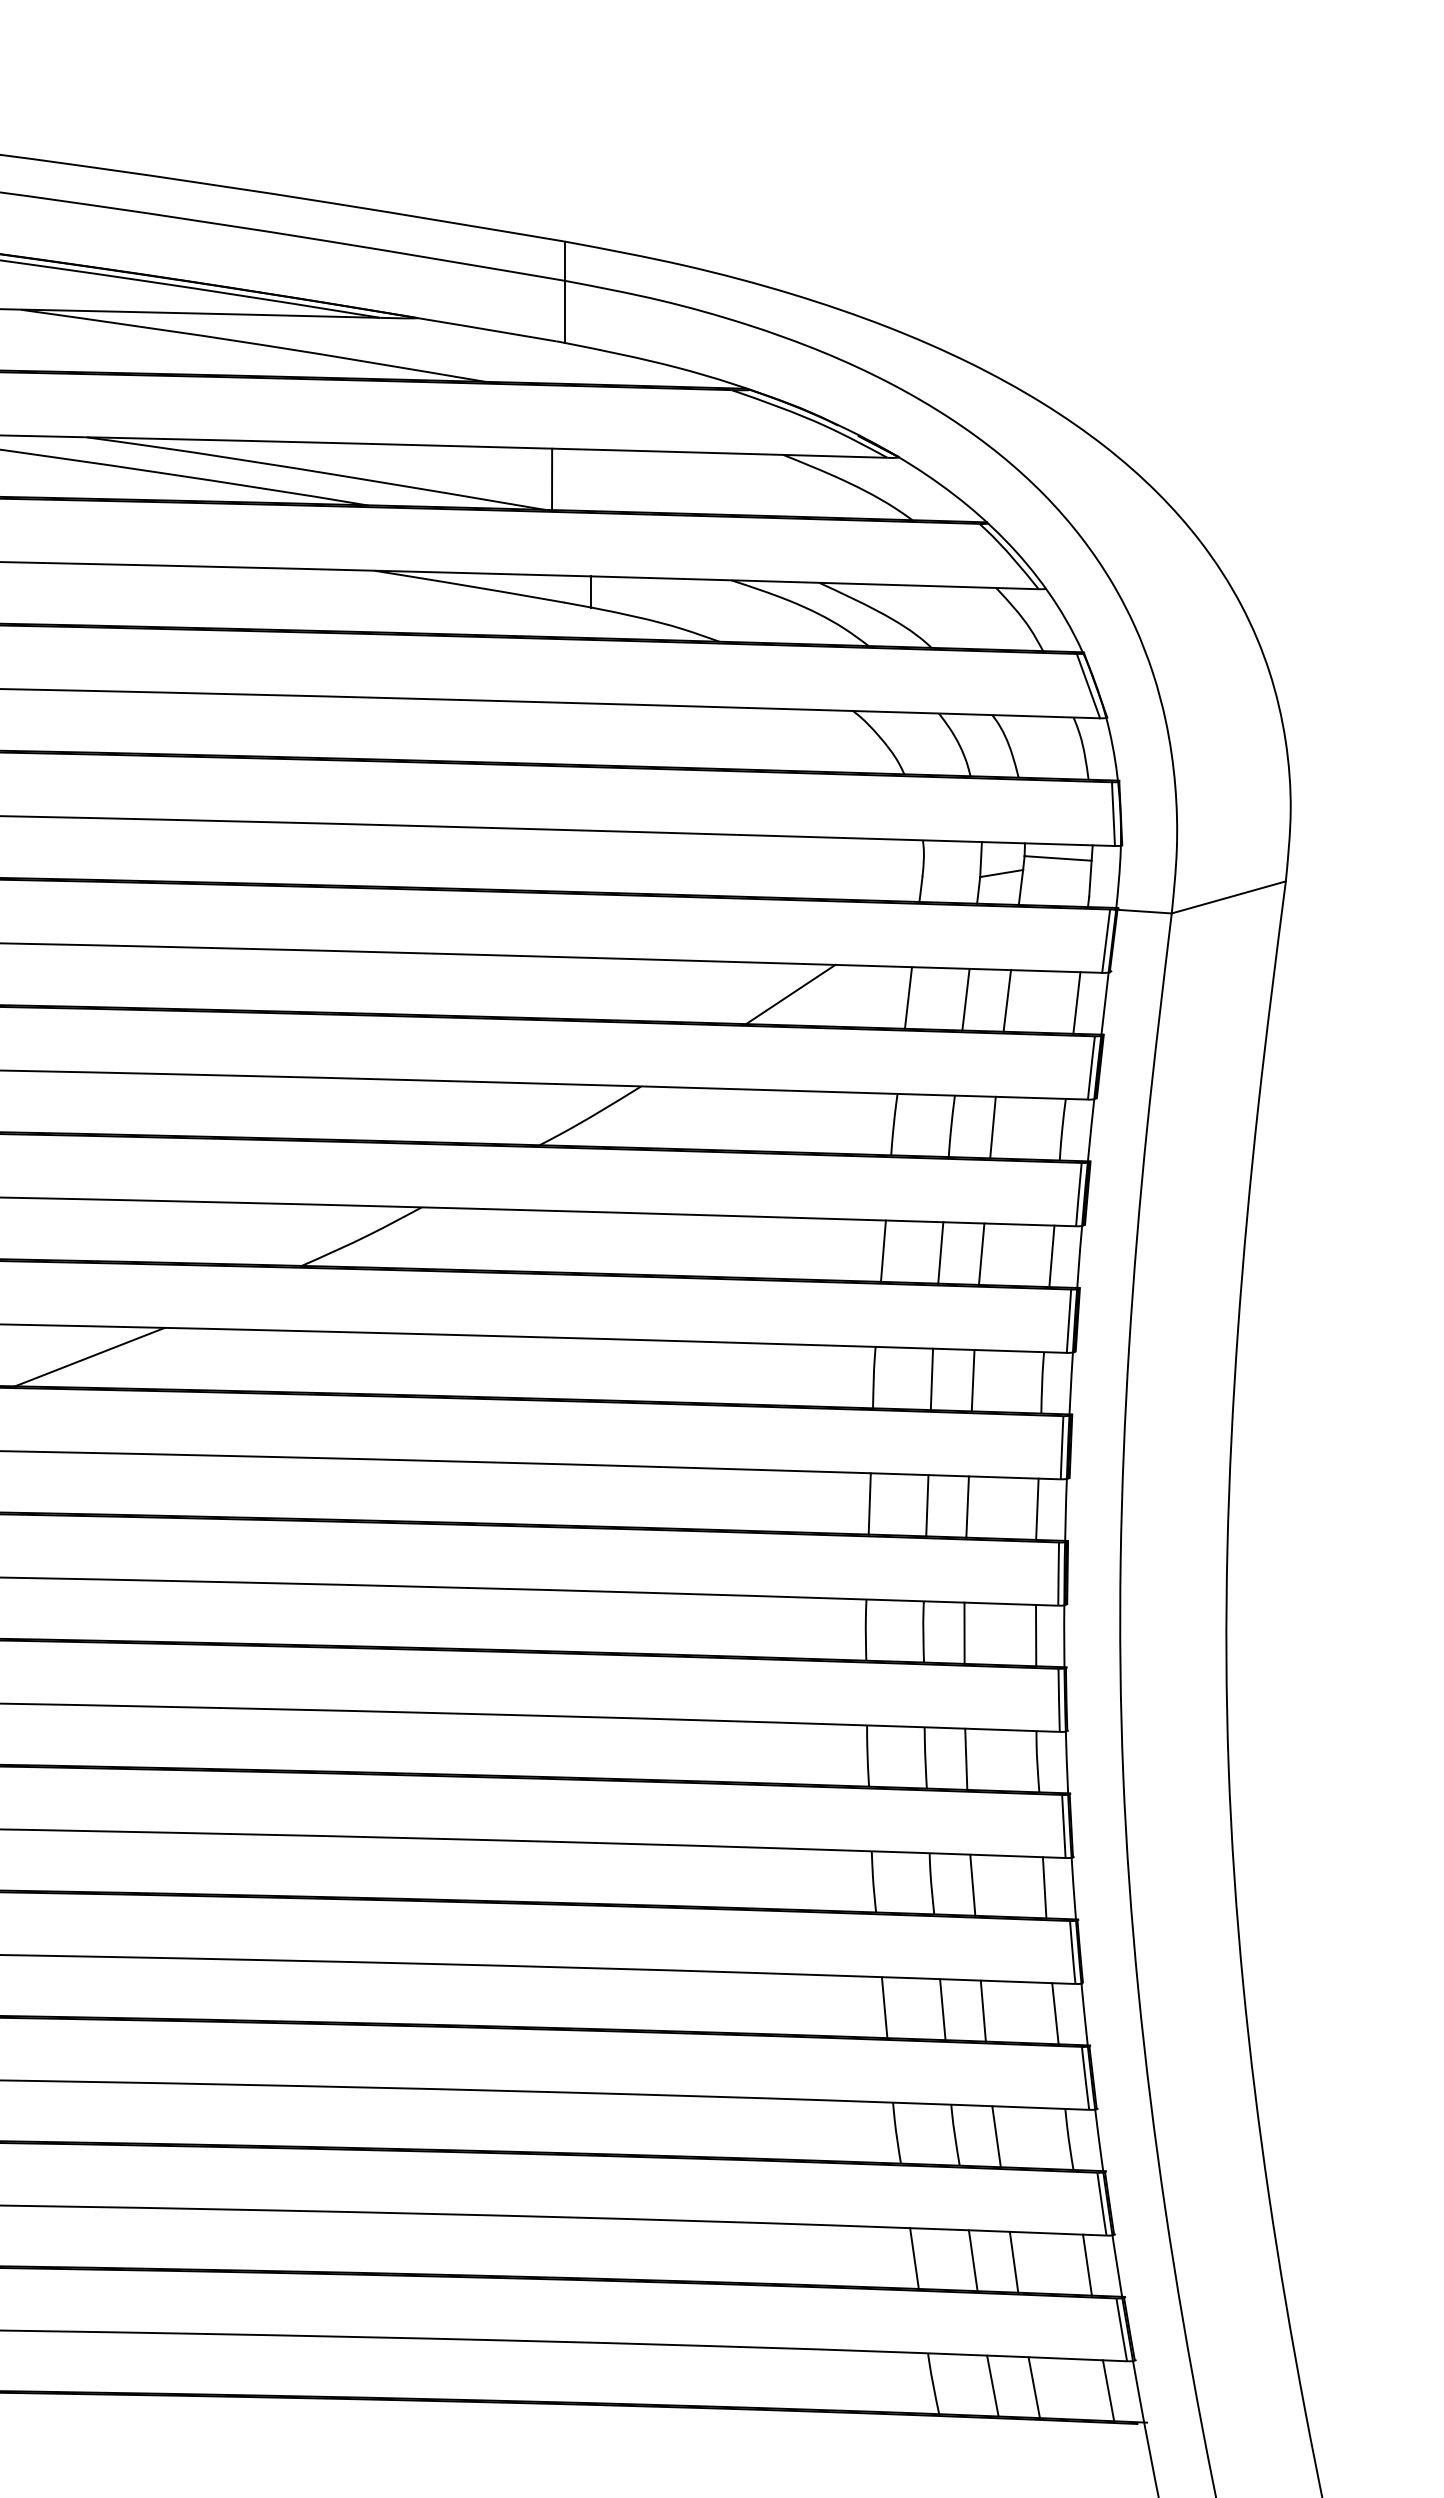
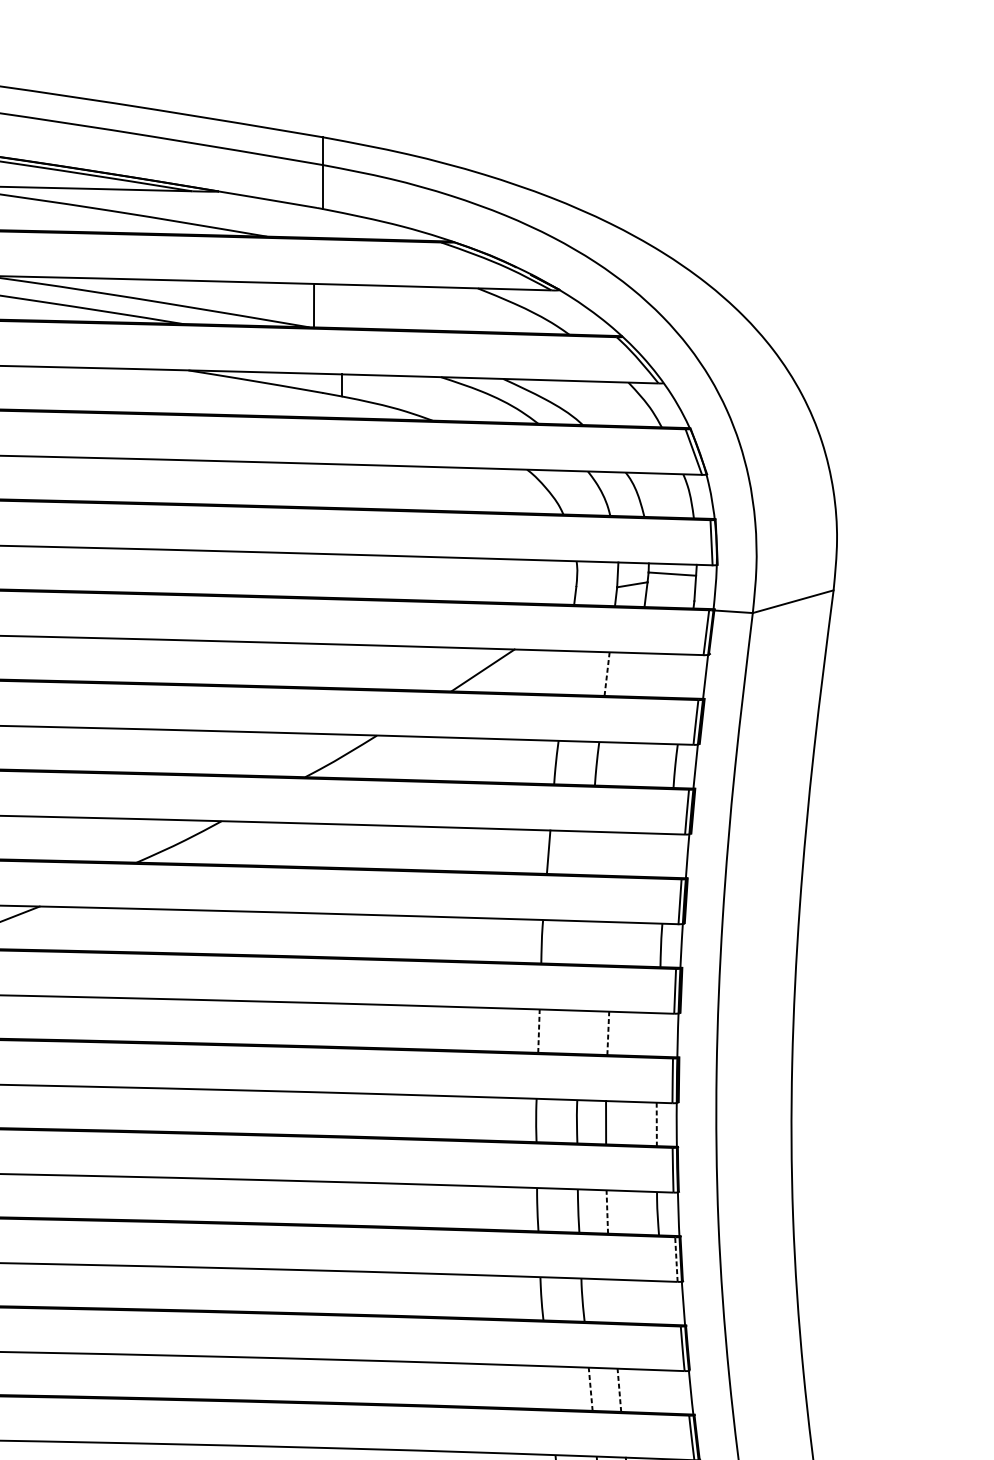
line: (908, 997) -> (566, 672), removed
line: (965, 999) -> (606, 673), solid -> dashed
line: (1007, 1000) -> (636, 674), removed
line: (1076, 1002) -> (685, 676), removed
line: (992, 1127) -> (625, 764), removed
line: (940, 1252) -> (589, 853), removed
line: (981, 1253) -> (618, 853), removed
line: (1051, 1256) -> (667, 855), removed
line: (931, 1379) -> (582, 943), removed
line: (972, 1380) -> (611, 943), removed
line: (869, 1504) -> (538, 1031), solid -> dashed
line: (927, 1505) -> (579, 1032), removed
line: (967, 1507) -> (608, 1033), solid -> dashed
line: (1037, 1508) -> (657, 1034), removed
line: (1036, 1635) -> (657, 1124), solid -> dashed
line: (966, 1759) -> (607, 1212), solid -> dashed
line: (1063, 1826) -> (676, 1259), solid -> dashed
line: (972, 1884) -> (611, 1300), removed
line: (1044, 1887) -> (662, 1302), removed
line: (884, 2007) -> (549, 1387), removed
line: (942, 2009) -> (590, 1389), solid -> dashed
line: (983, 2011) -> (619, 1390), solid -> dashed
line: (1055, 2013) -> (670, 1392), removed

